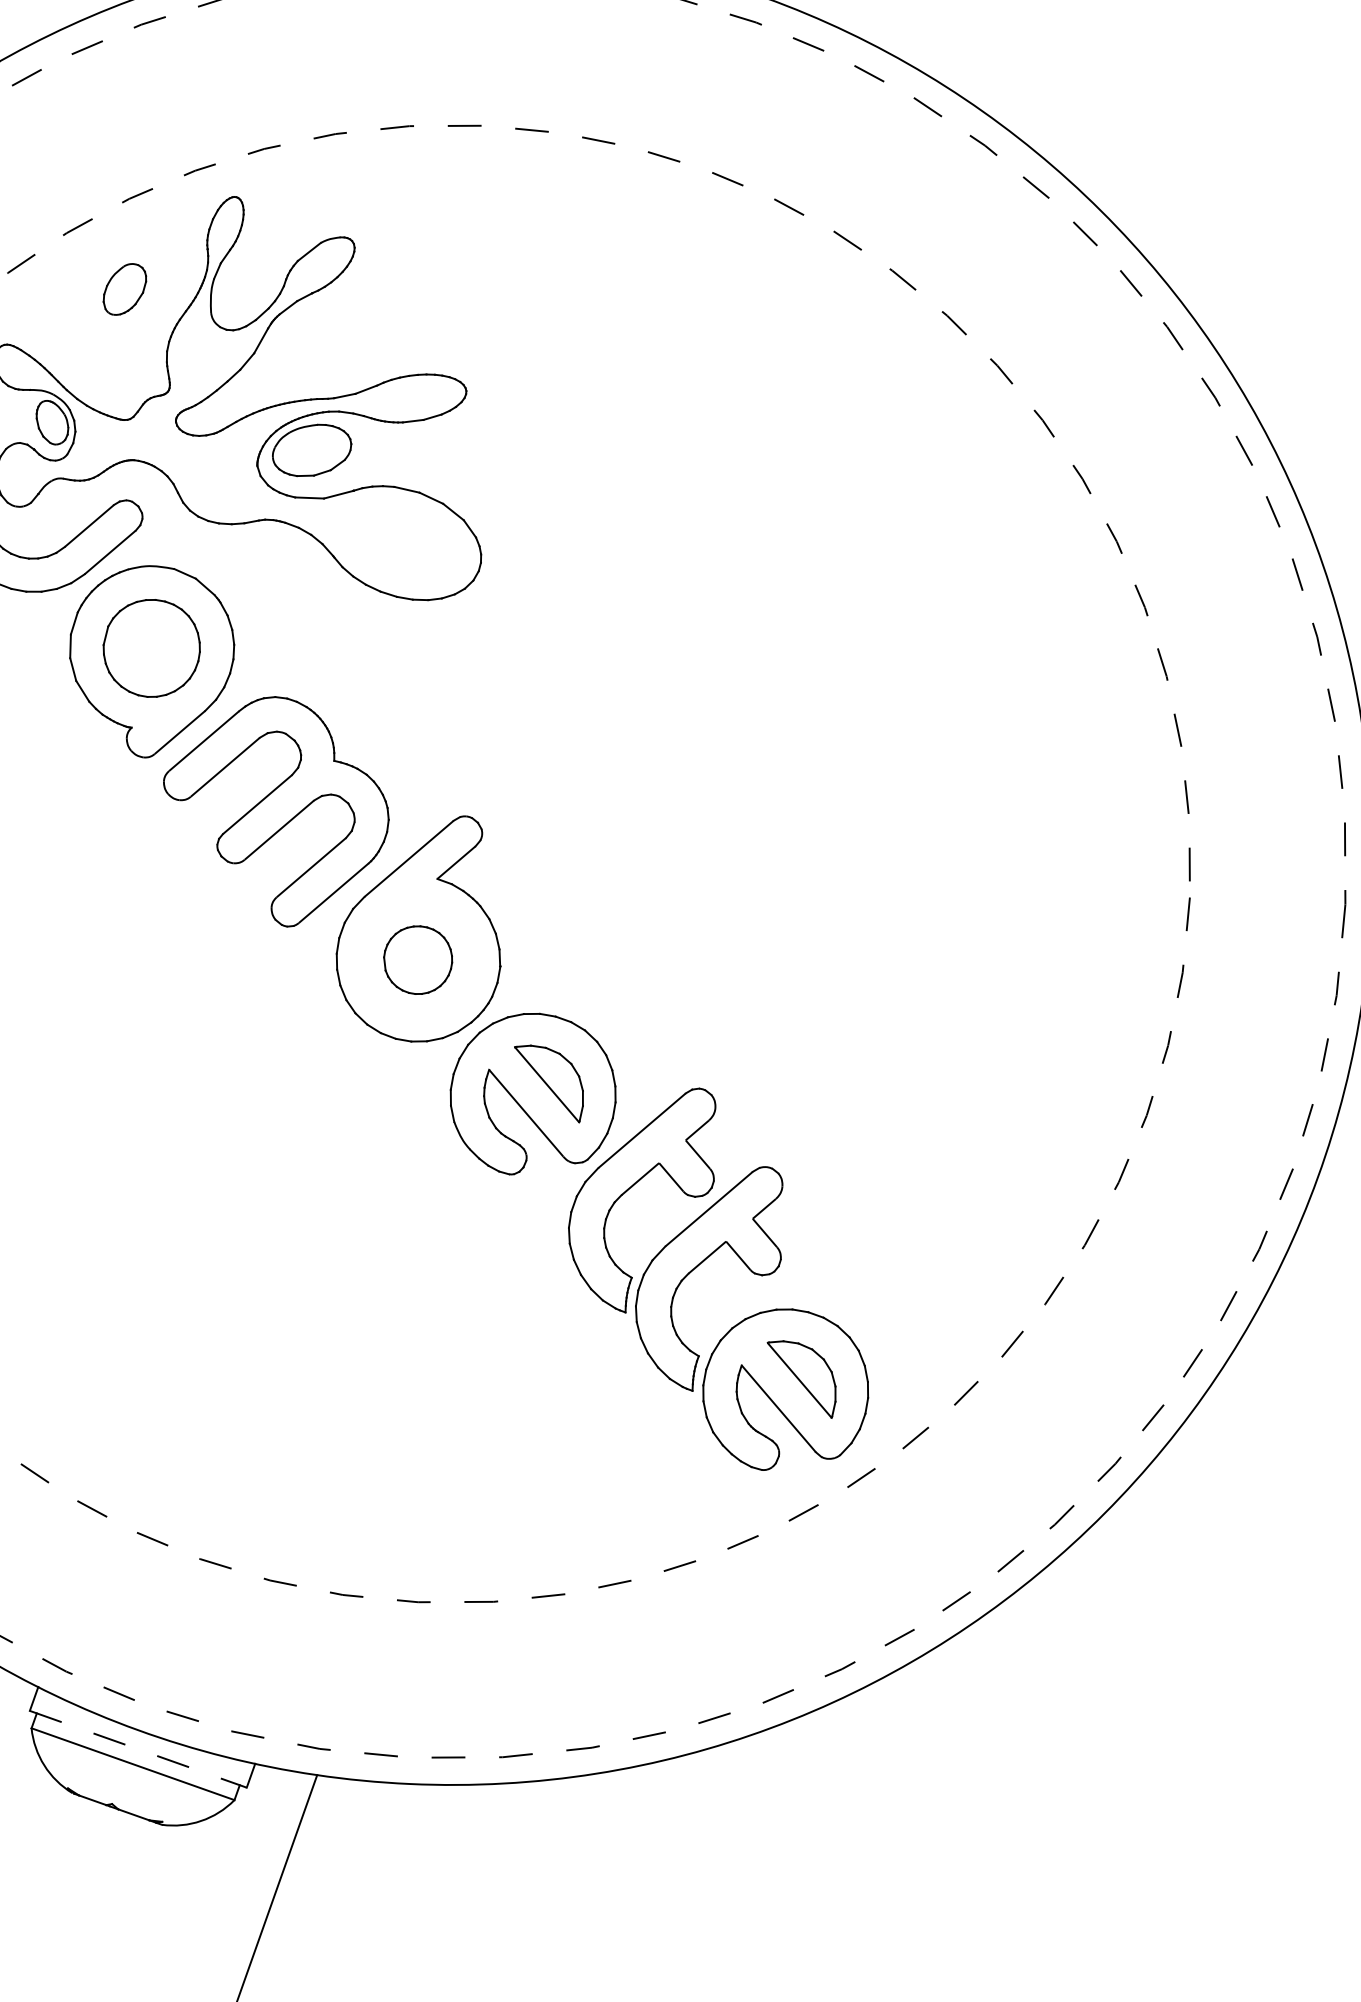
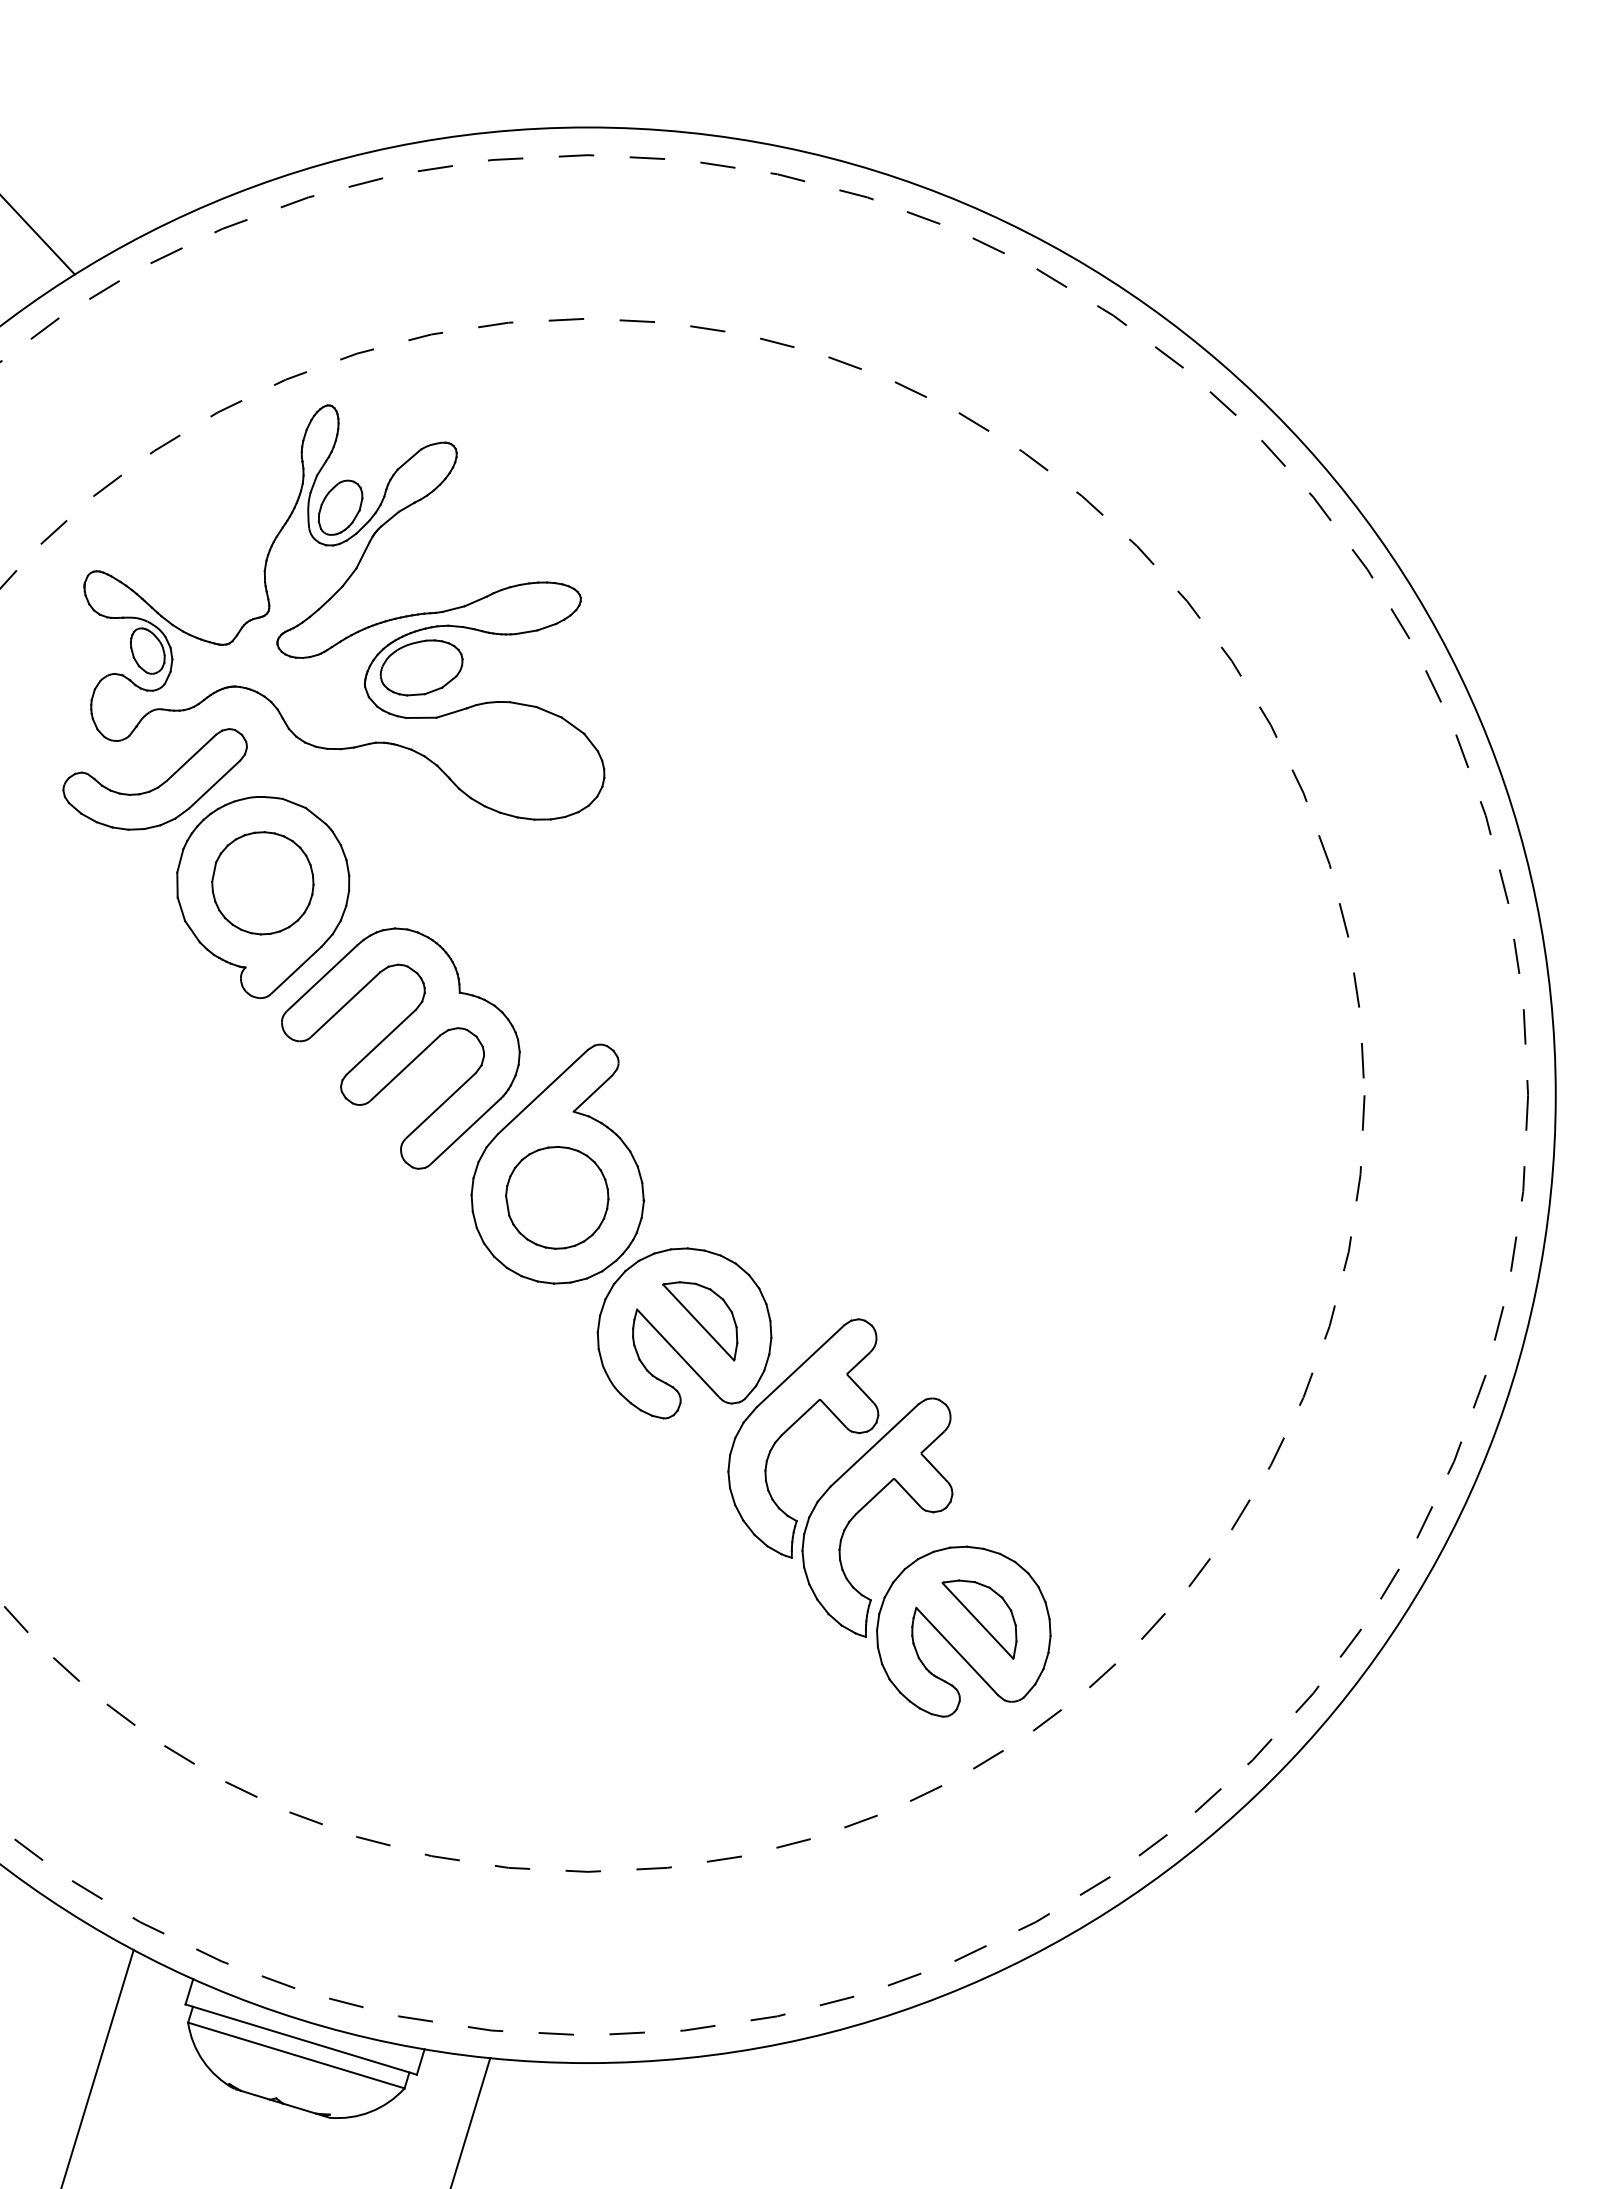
part: (124, 289) -> (340, 507), moved
part: (418, 959) -> (557, 1197), size x1.43
line: (138, 1749) -> (301, 2039), dashed -> solid

